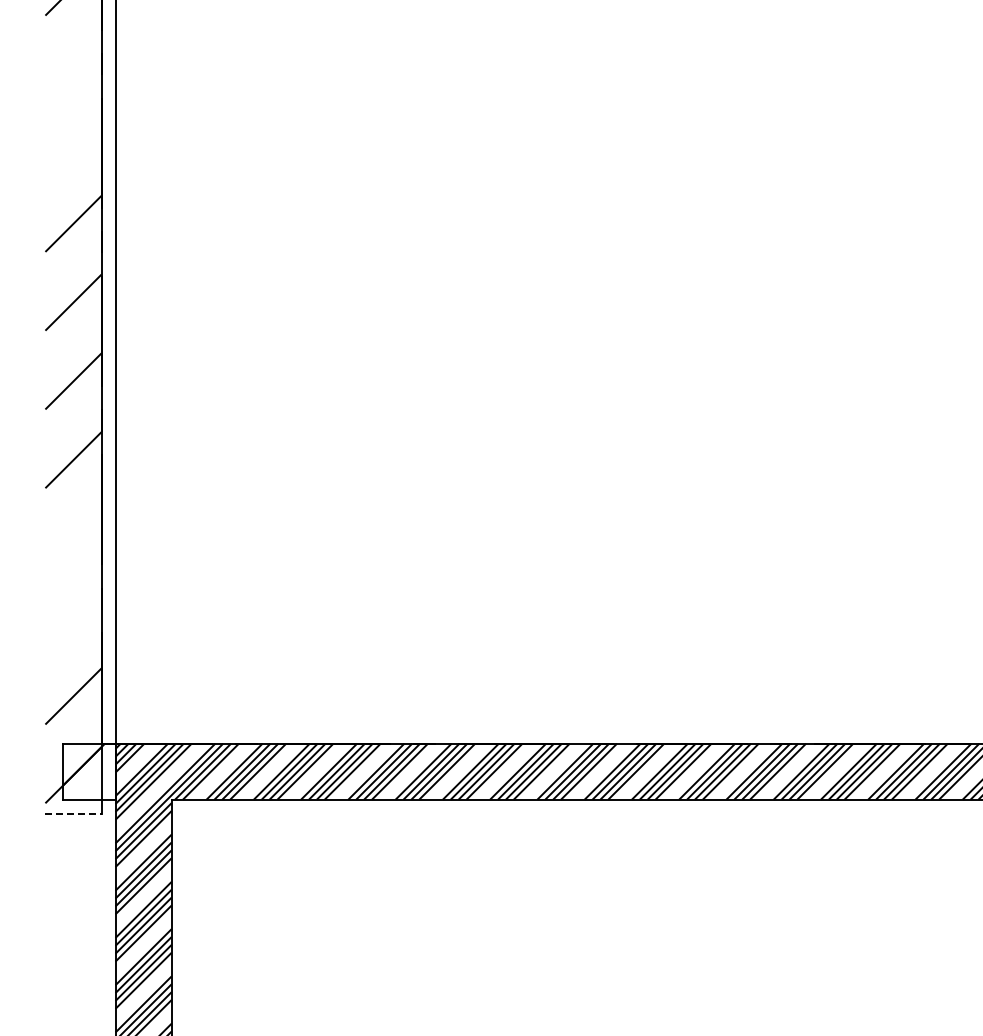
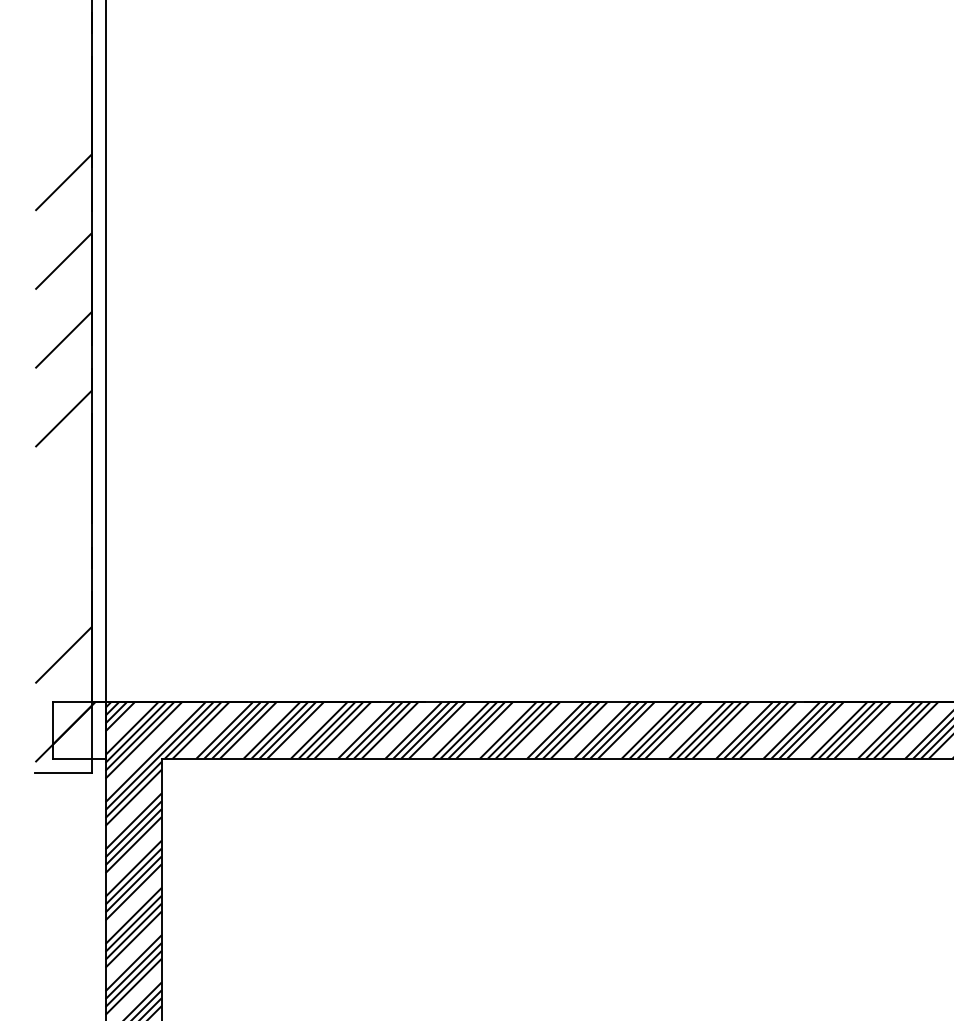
line: (73, 813) -> (63, 772), dashed -> solid

